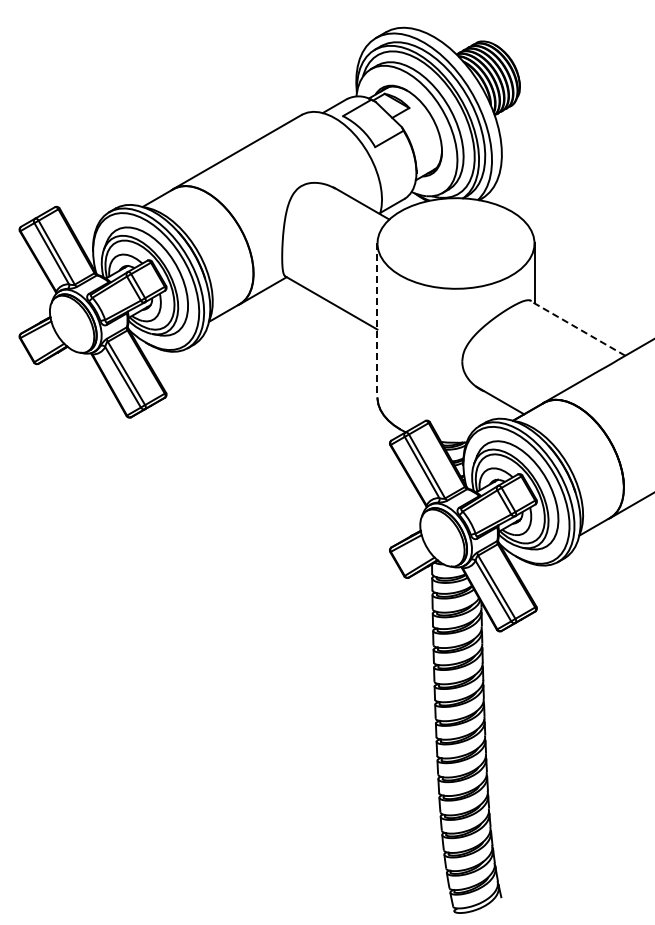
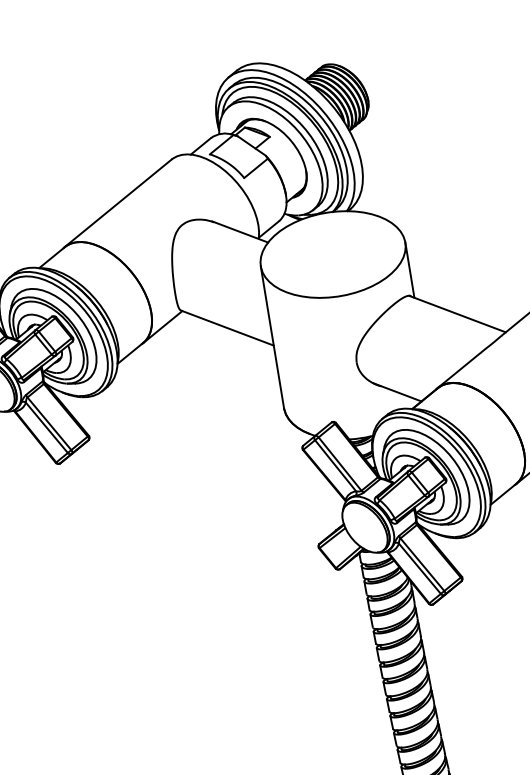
line: (377, 320) -> (272, 337), dashed -> solid
line: (577, 327) -> (457, 313), dashed -> solid

